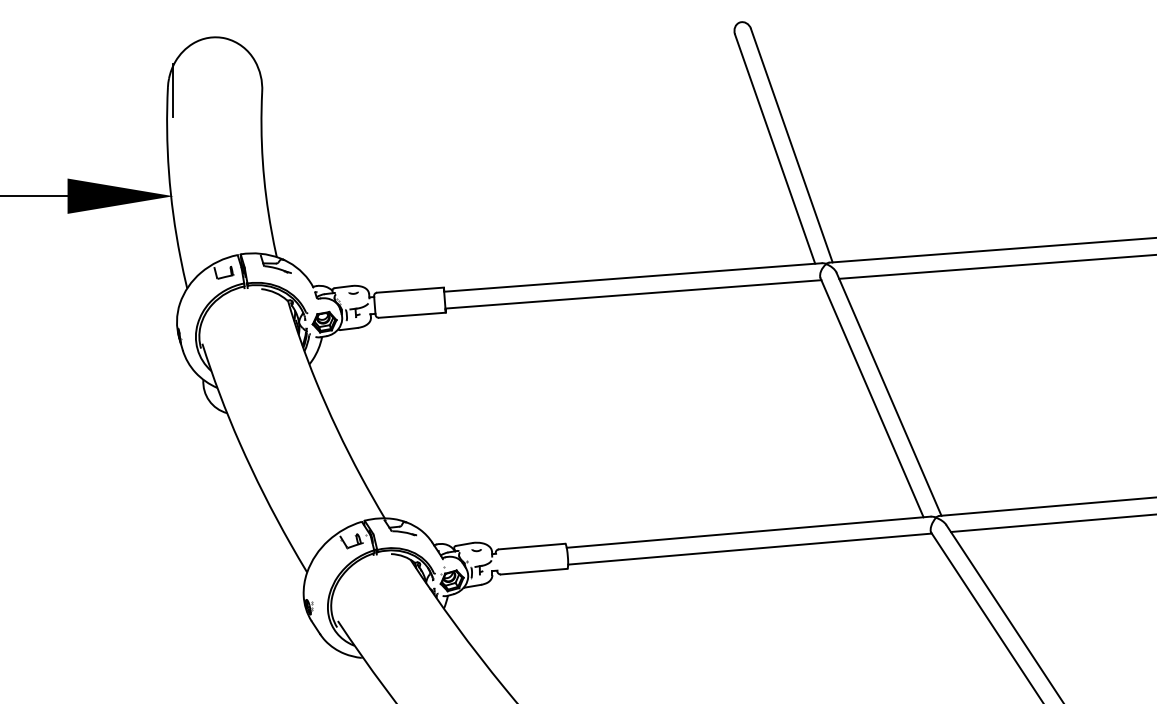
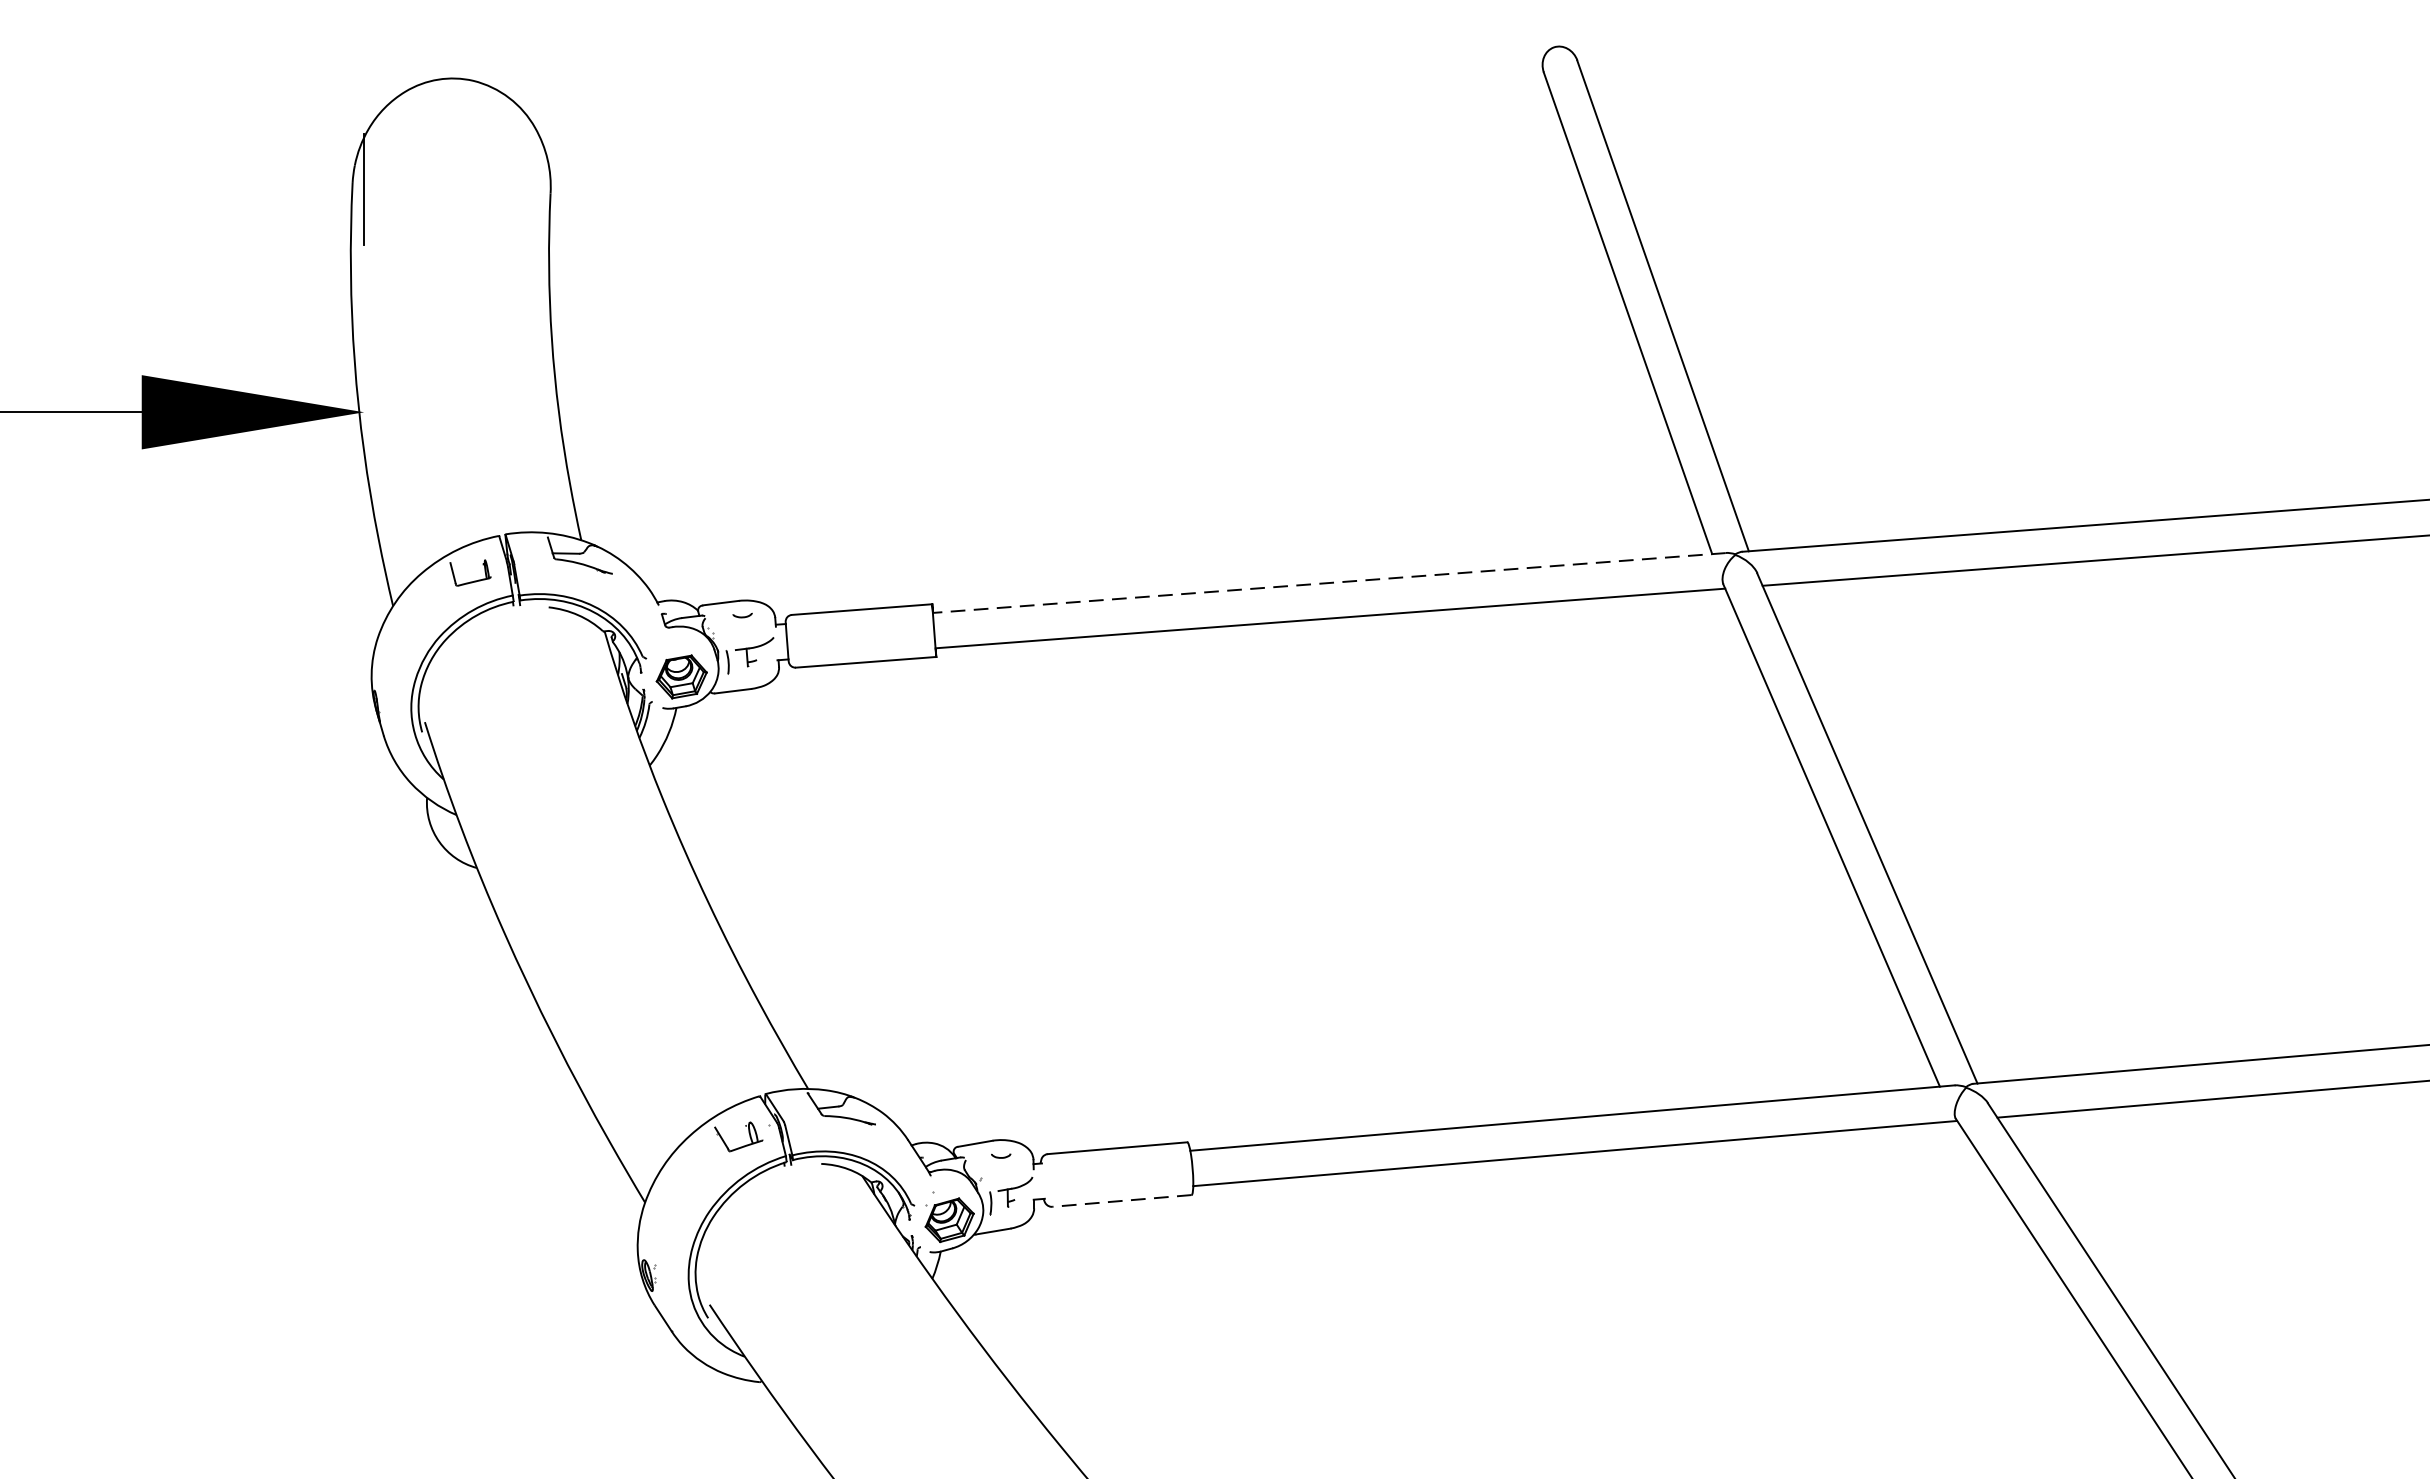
line: (632, 277) -> (1328, 583), solid -> dashed
line: (533, 571) -> (1120, 1200), solid -> dashed

